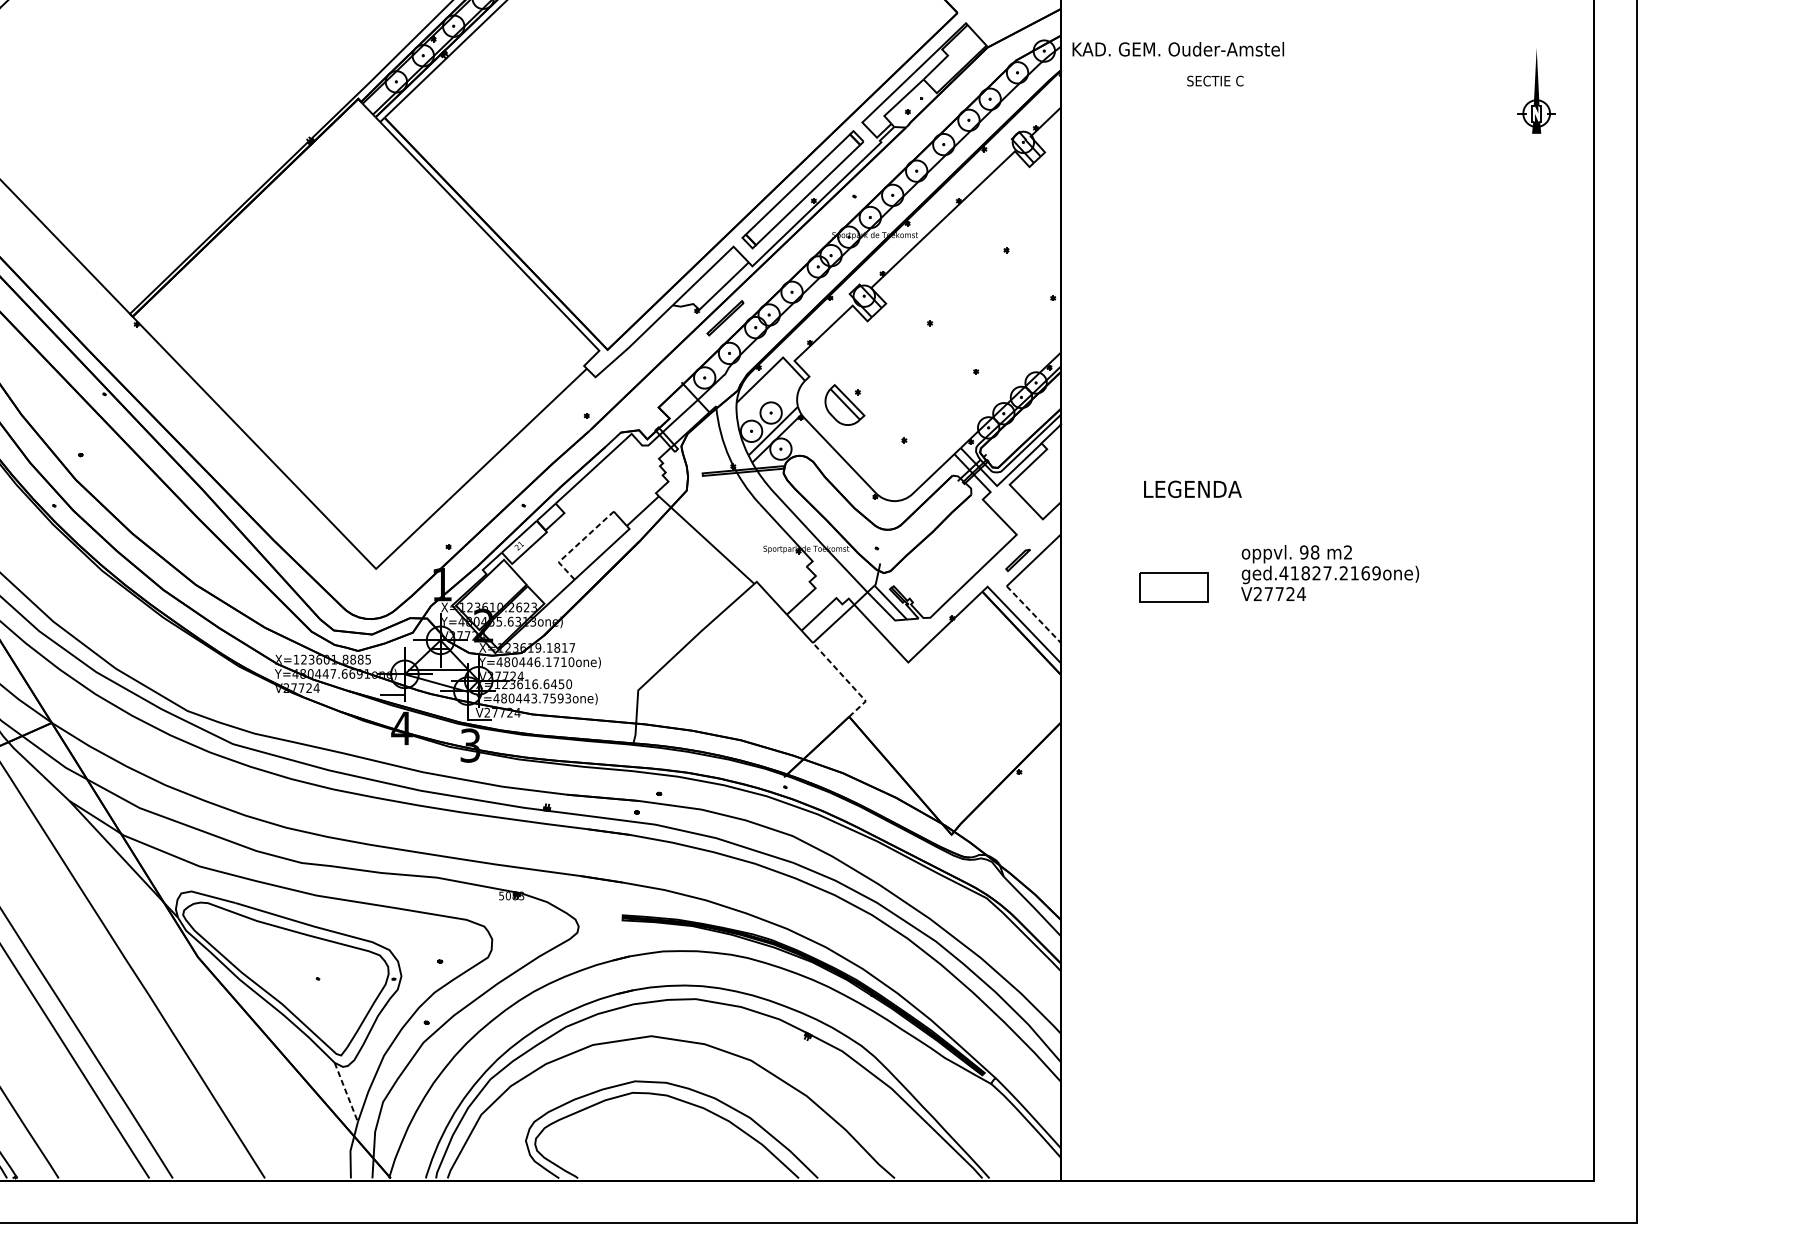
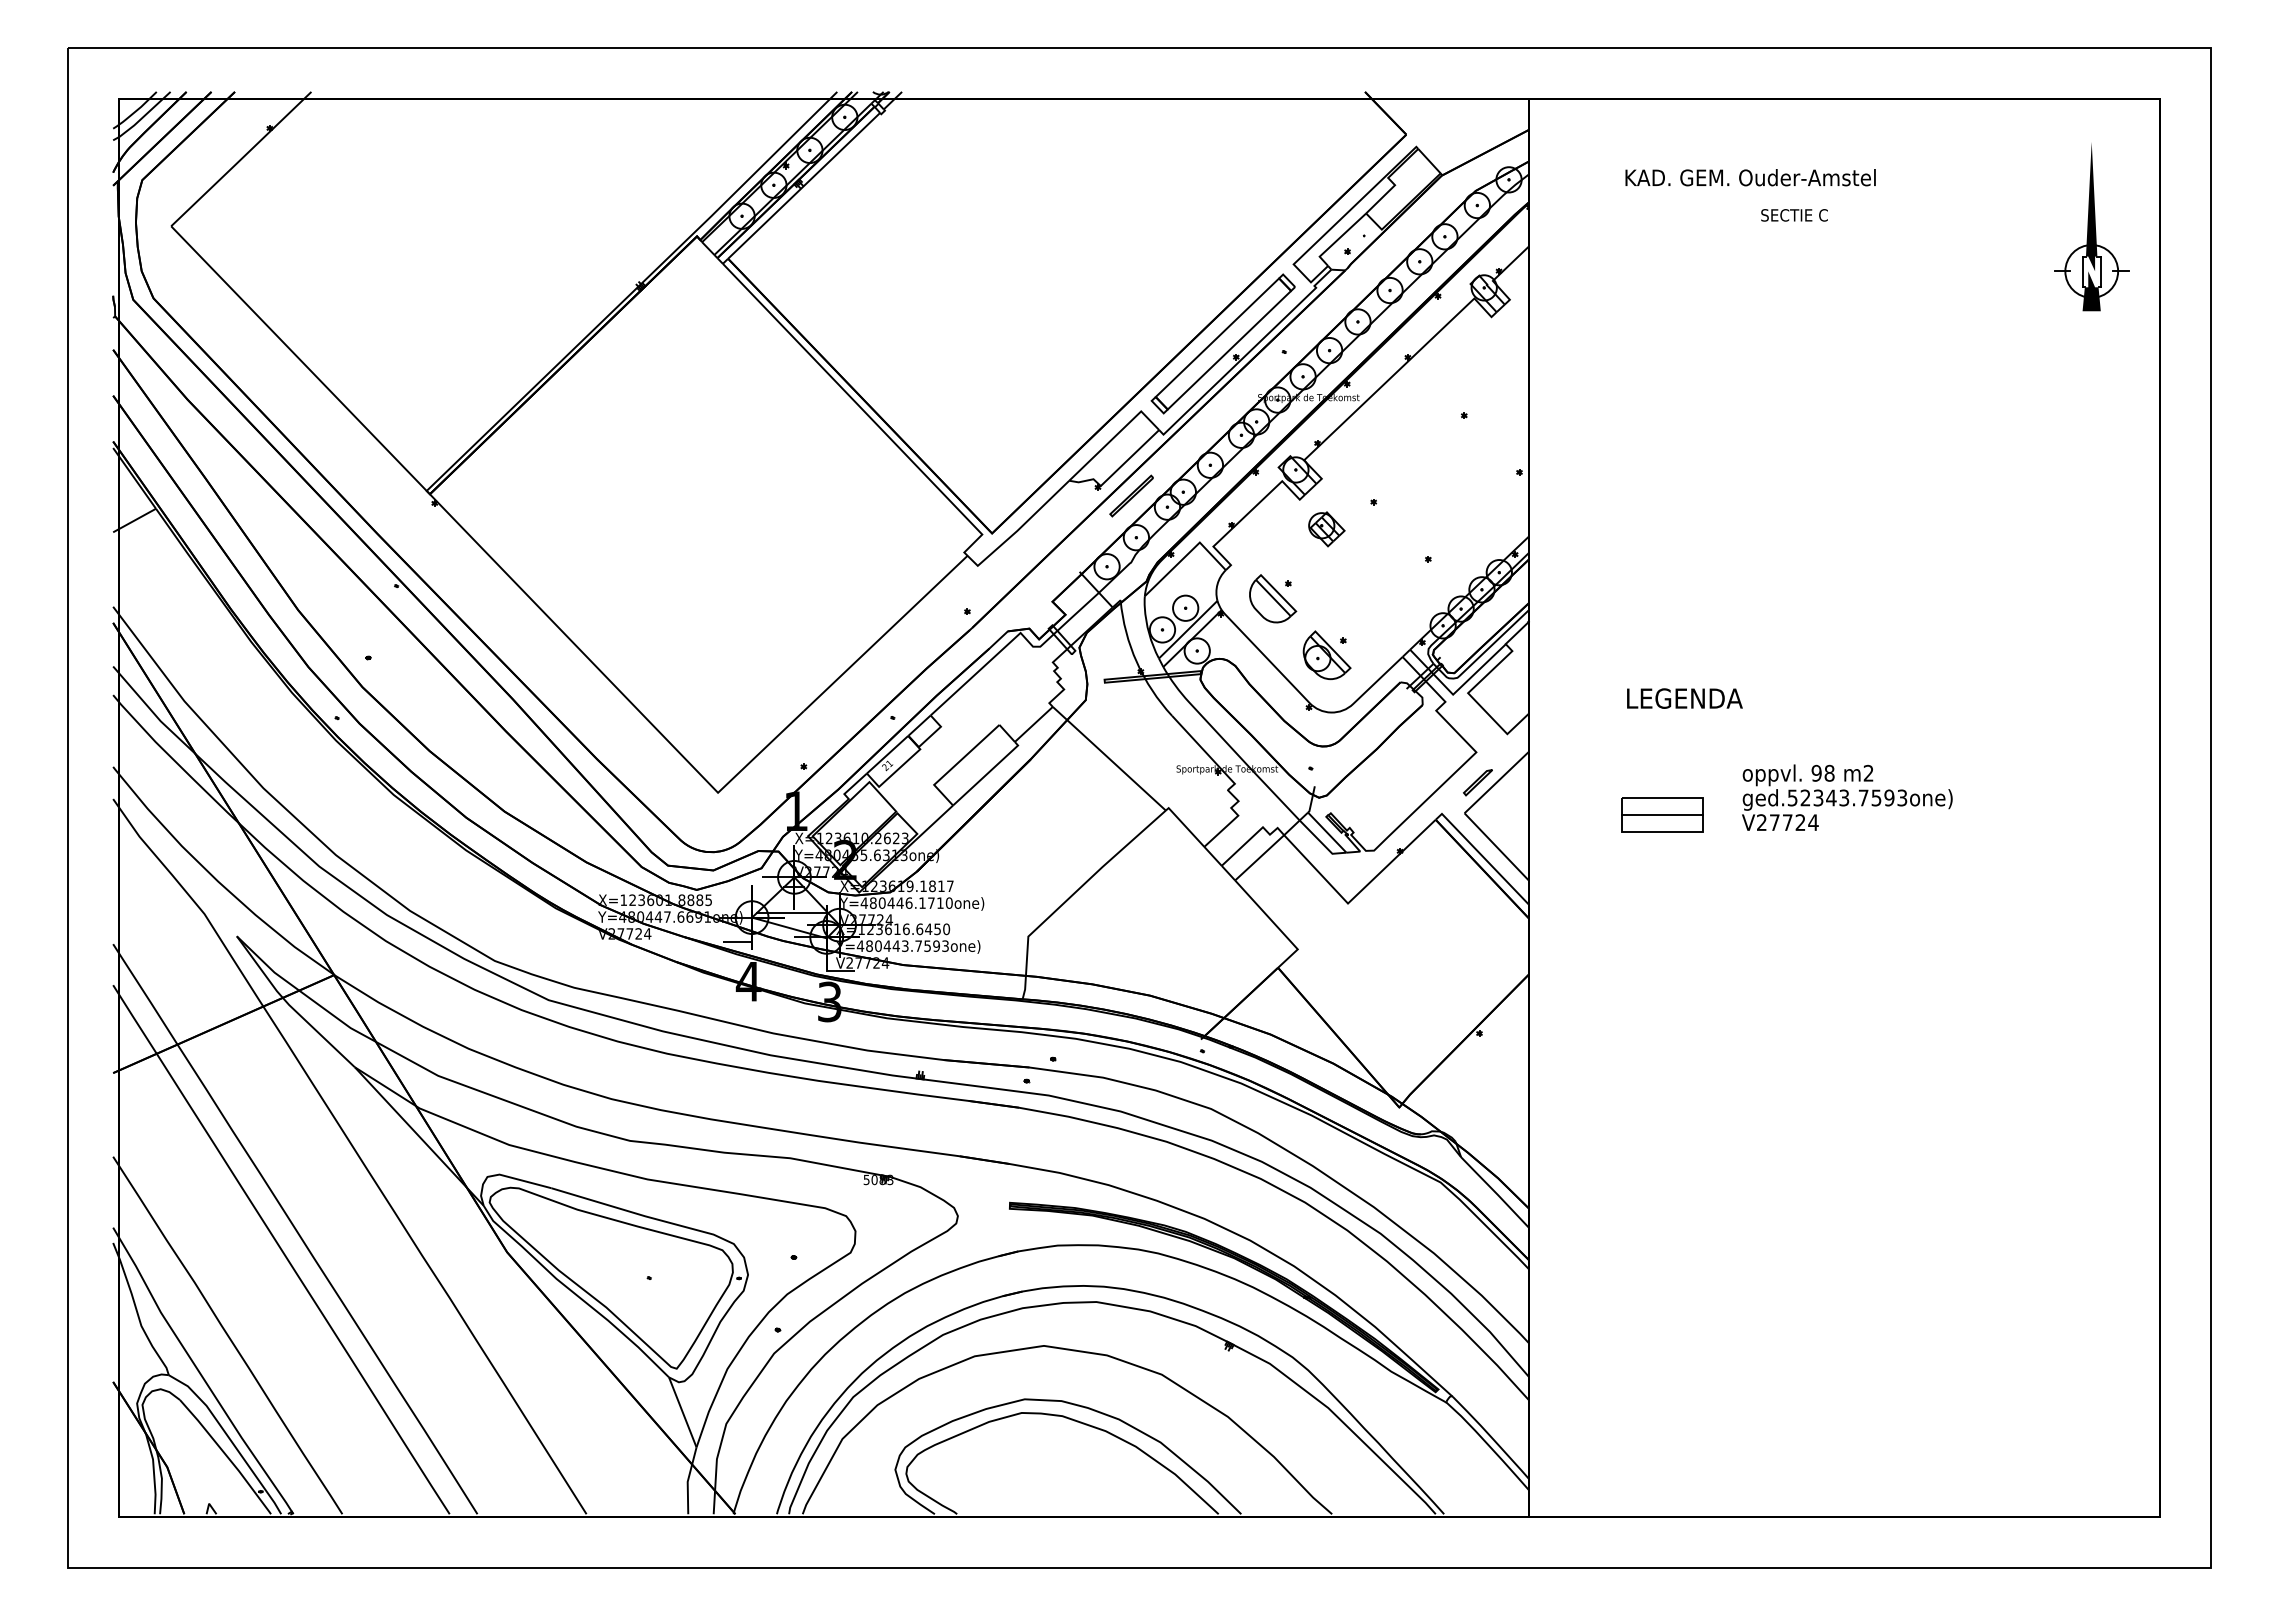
text: (1178, 64) -> (1750, 195), moved
part: (1536, 91) -> (2091, 227), size x1.67
part: (890, 346) -> (1326, 529), added
part: (890, 452) -> (1326, 655), added
line: (577, 545) -> (956, 764), dashed -> solid
text: (1330, 572) -> (1847, 797), m2^Jged.41827.2169one) -> m2^Jged.52343.7593one)
line: (1173, 588) -> (1661, 815), added
line: (1033, 615) -> (1496, 847), dashed -> solid
line: (847, 681) -> (1275, 925), dashed -> solid
line: (346, 1092) -> (682, 1412), dashed -> solid

